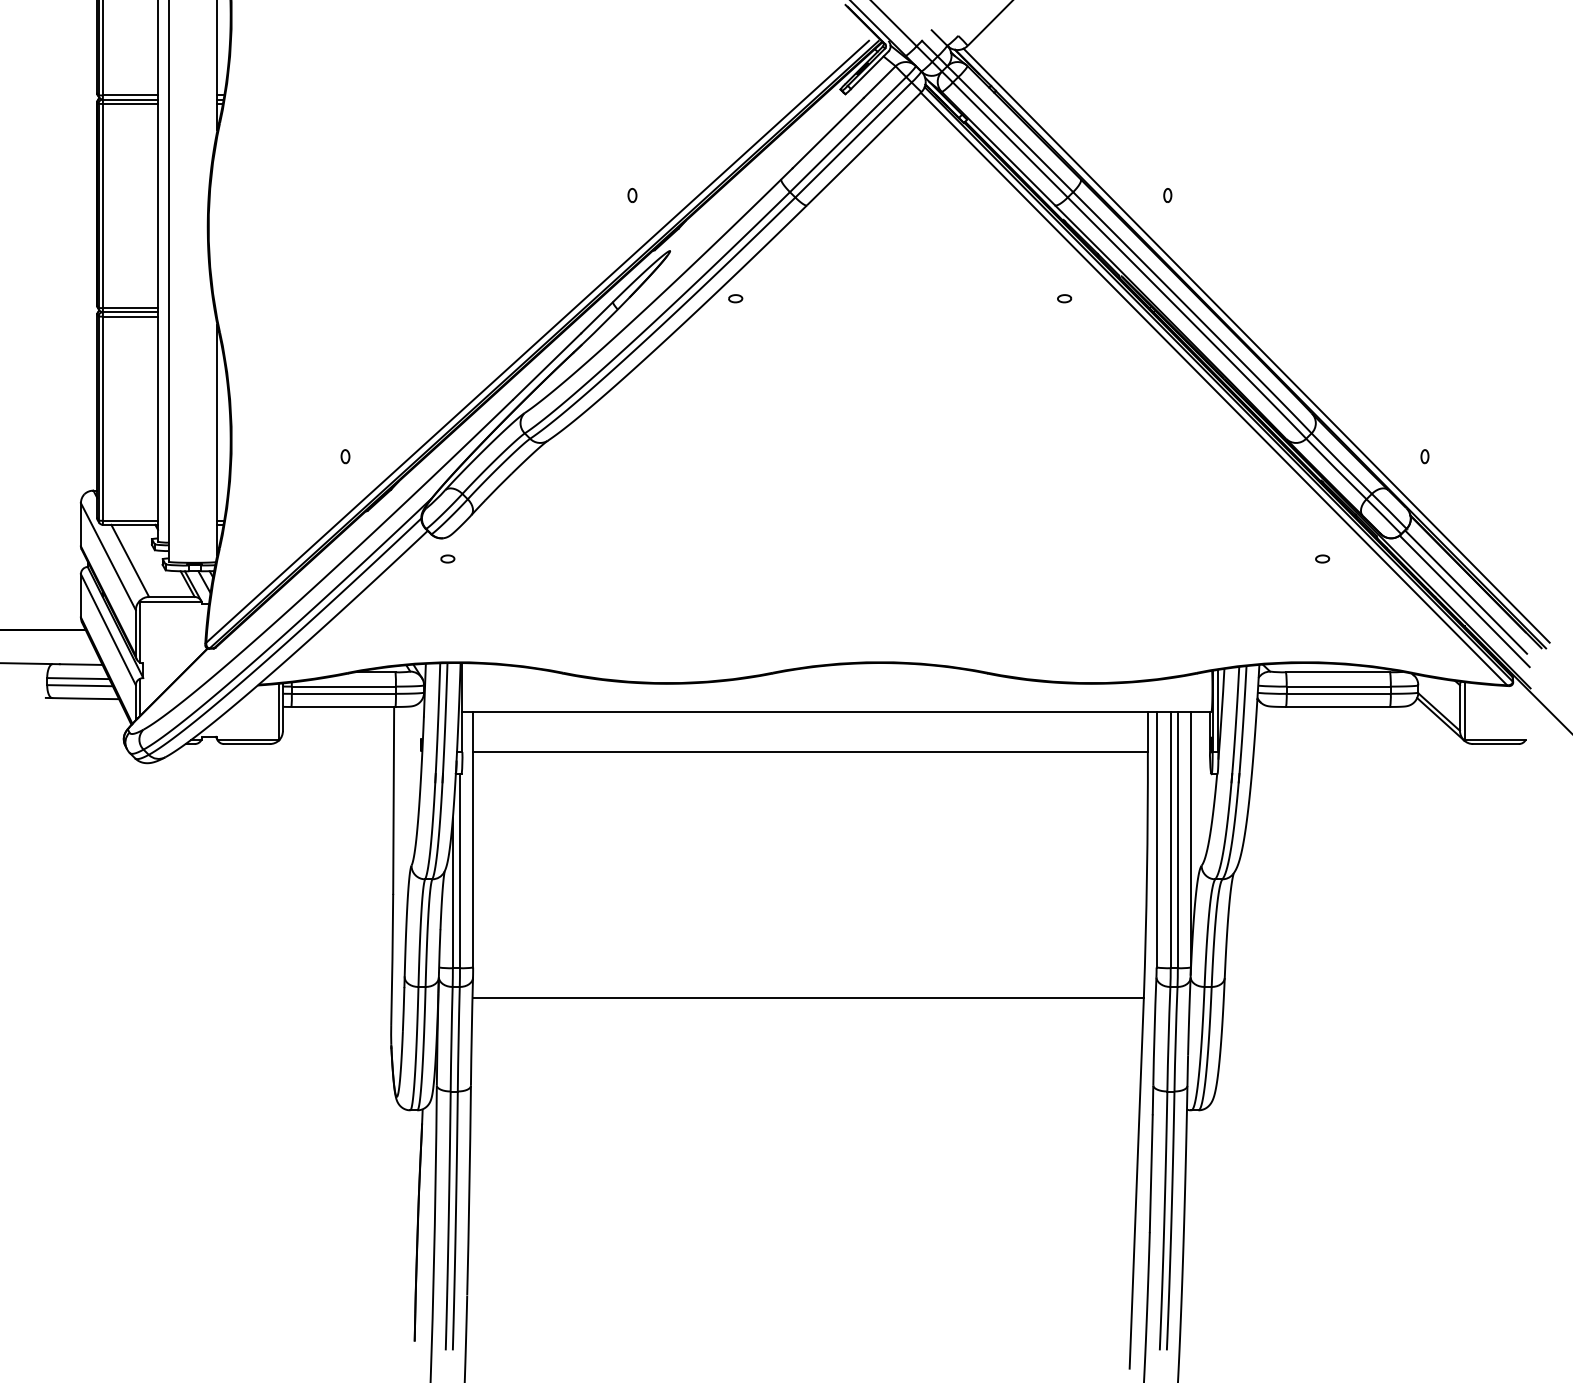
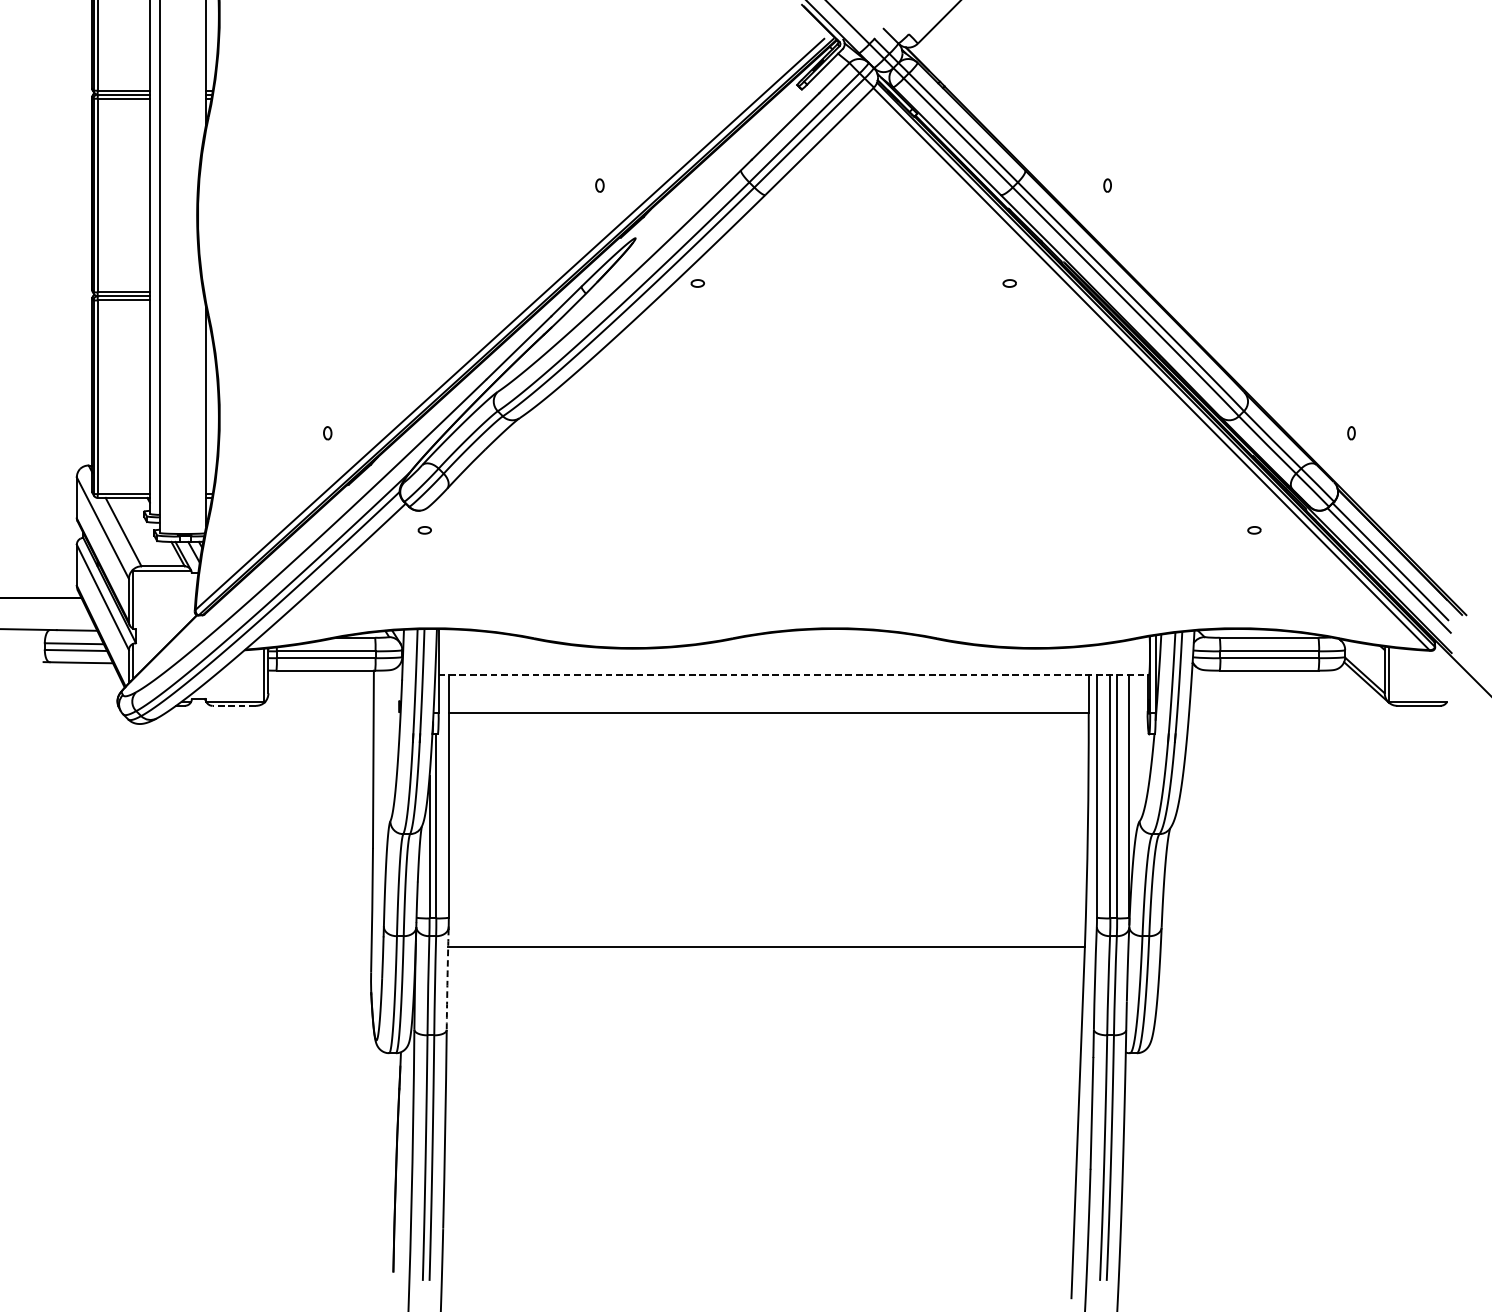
line: (1256, 345) -> (1191, 327), removed
line: (836, 711) -> (793, 674), solid -> dashed
line: (246, 744) -> (233, 706), solid -> dashed
arc: (471, 1032) -> (447, 979), solid -> dashed

